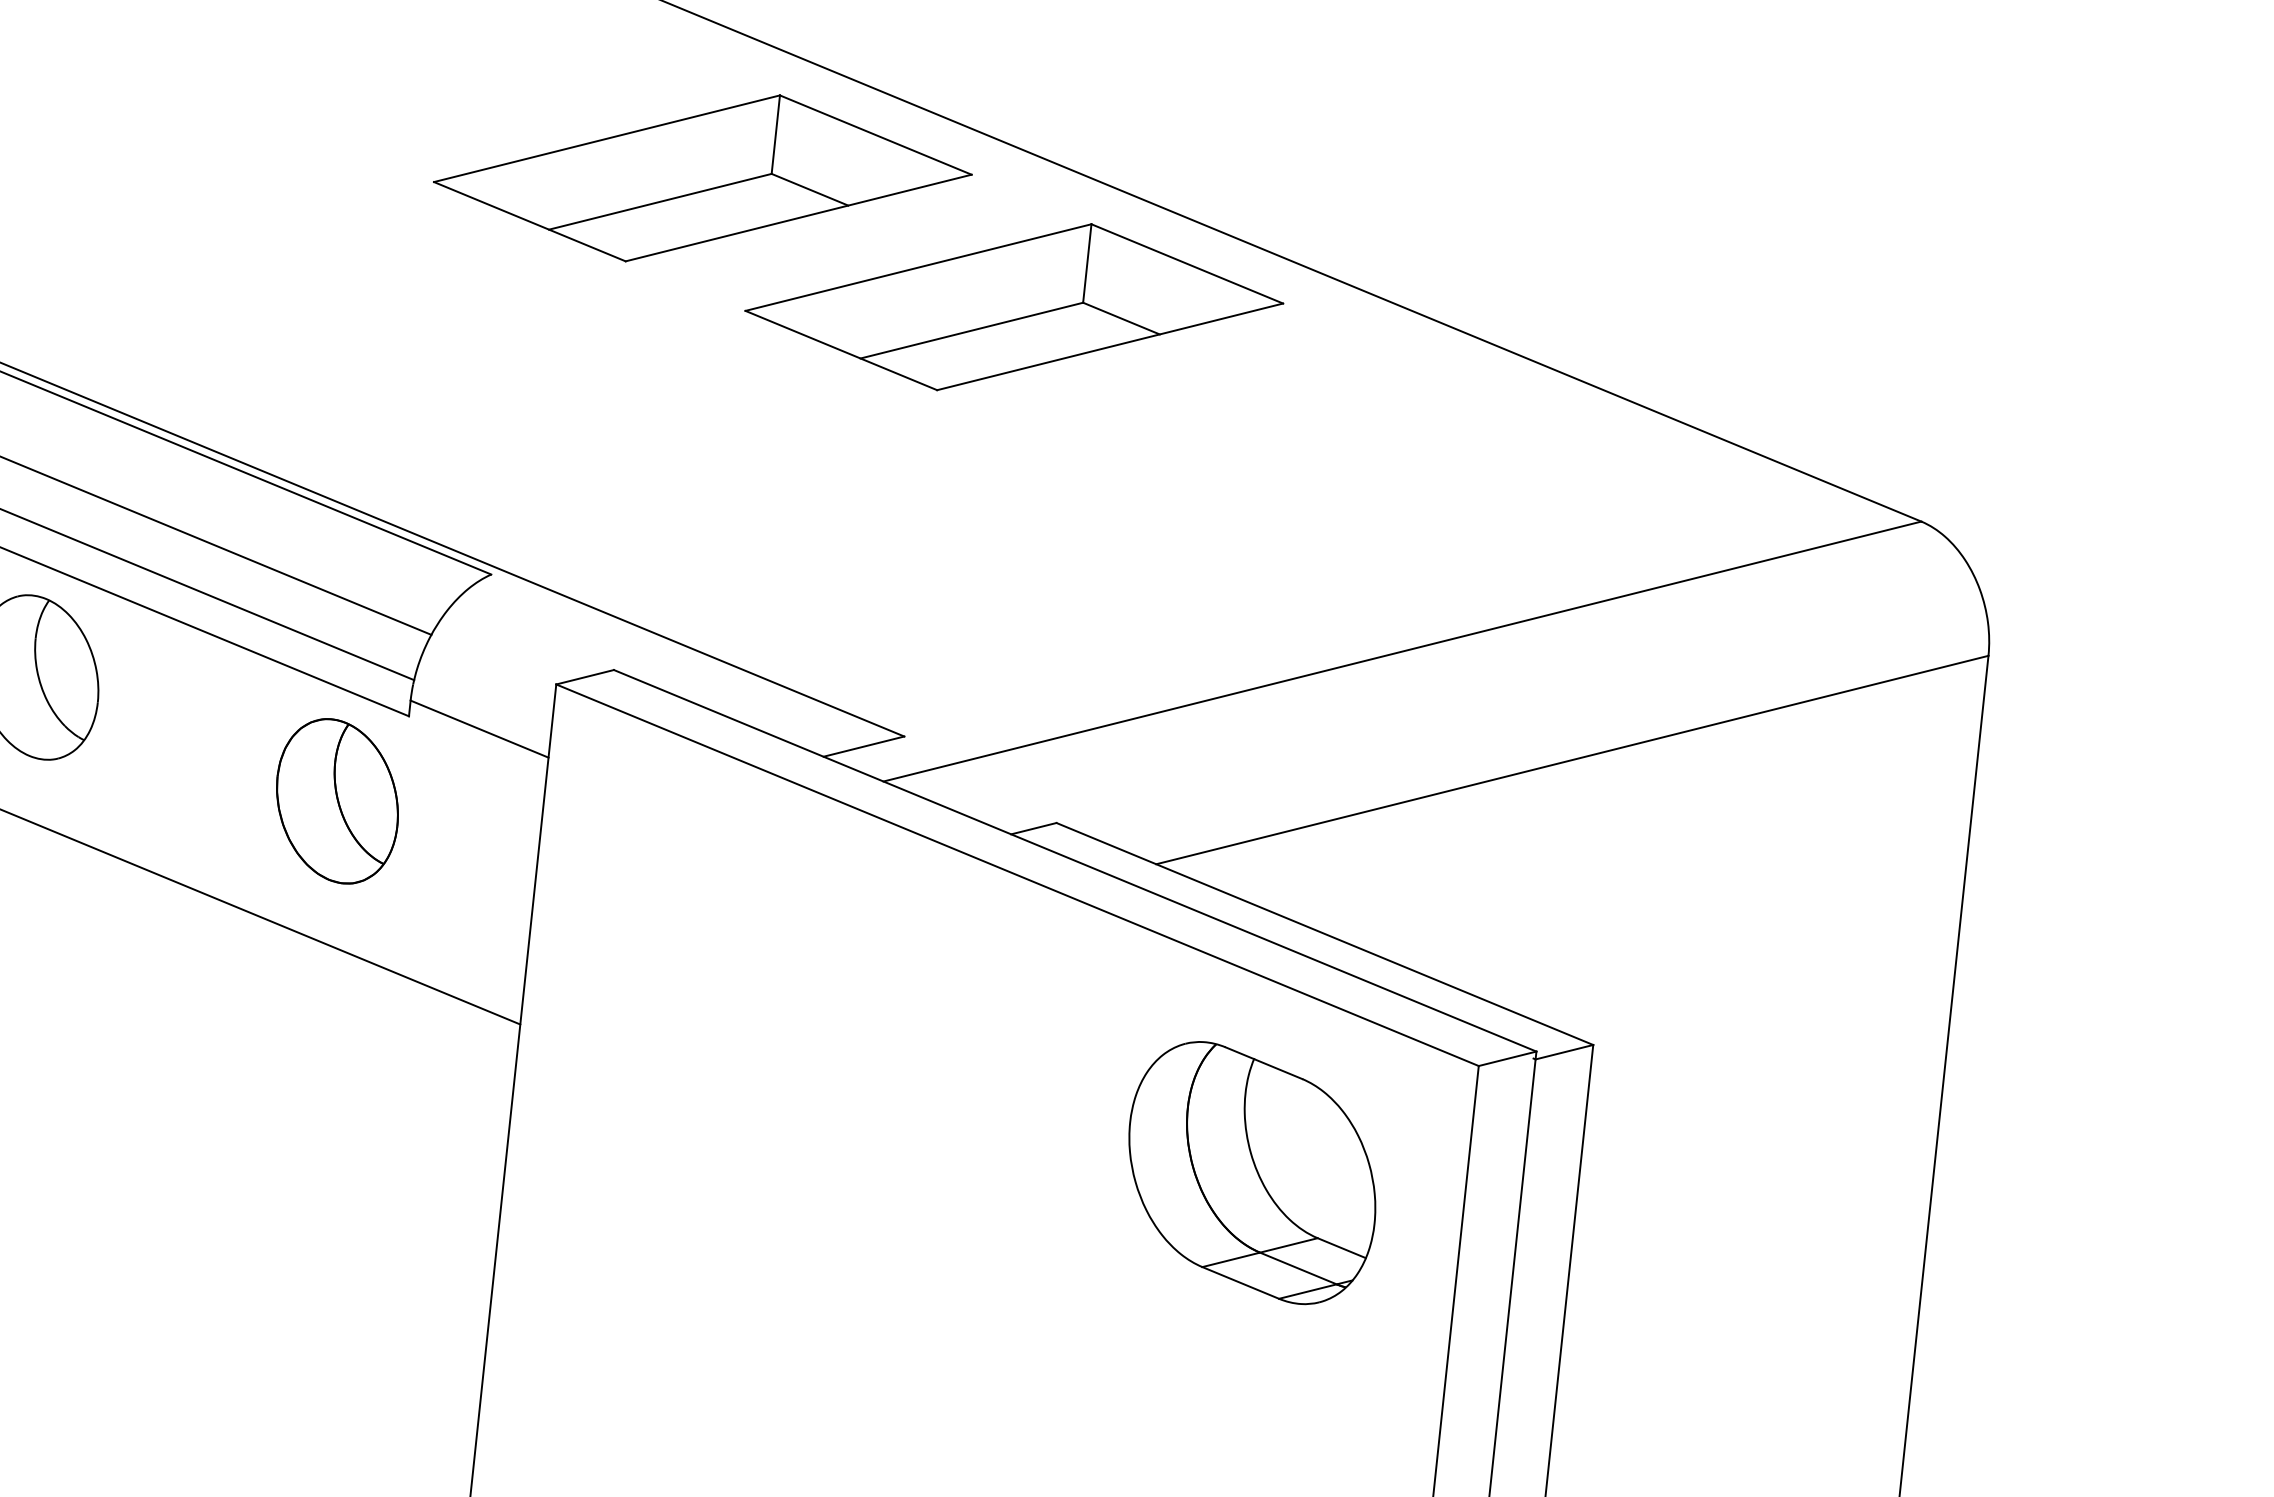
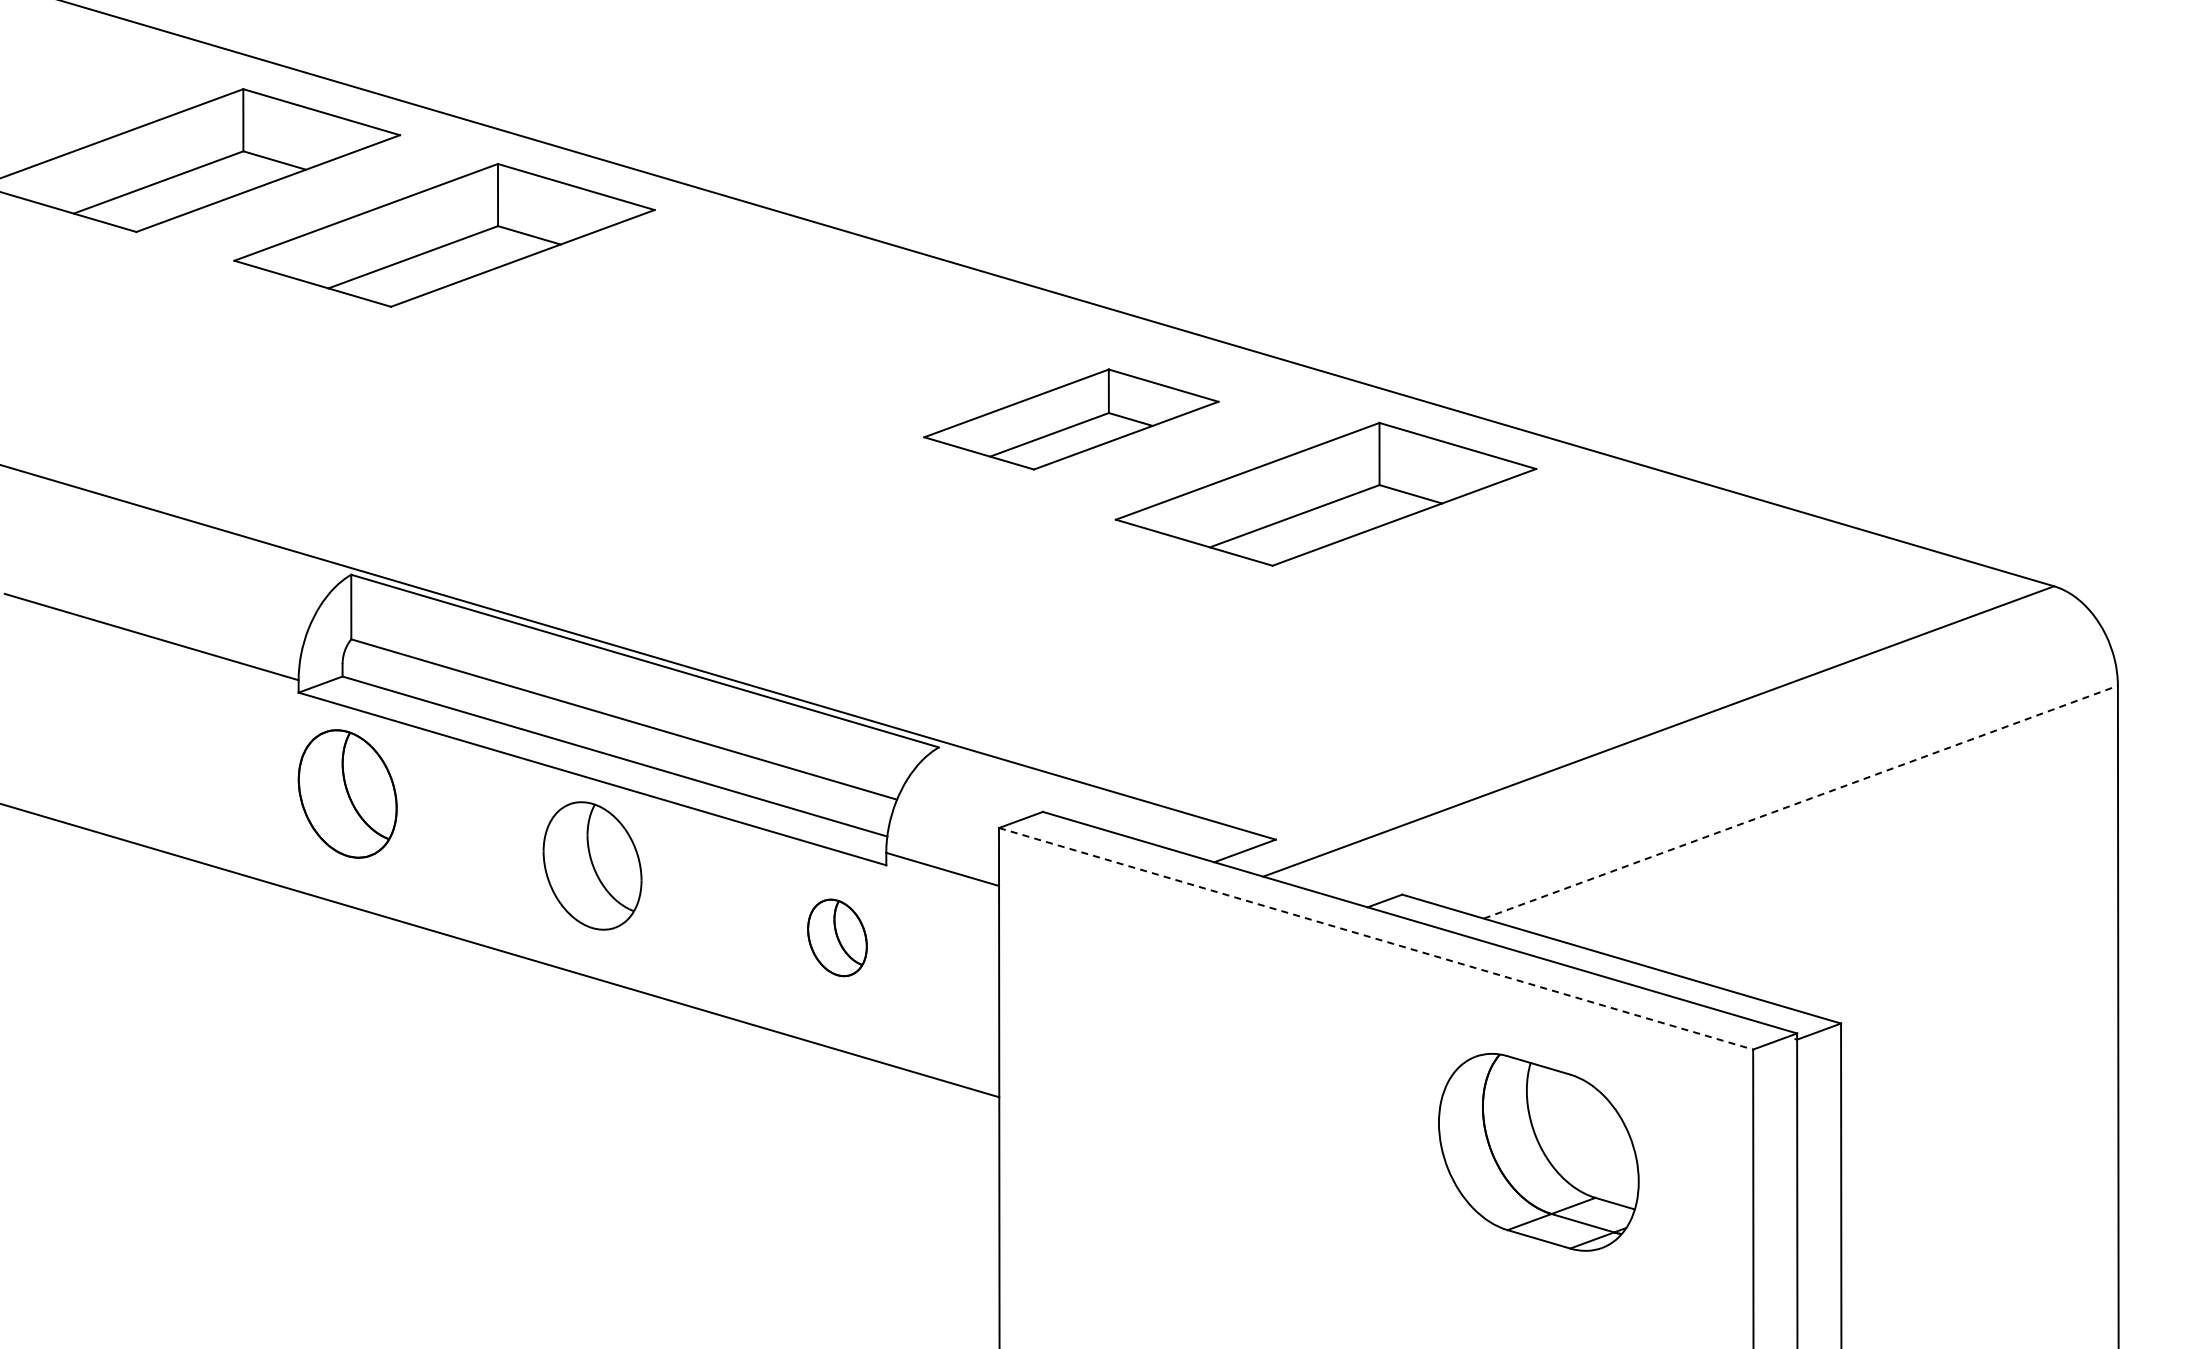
part: (702, 178) -> (1071, 419), size x0.7
line: (1571, 760) -> (1800, 802), solid -> dashed
part: (337, 800) -> (837, 937), size x0.6
line: (1018, 874) -> (1376, 938), solid -> dashed
part: (1251, 1173) -> (1538, 1152), moved

